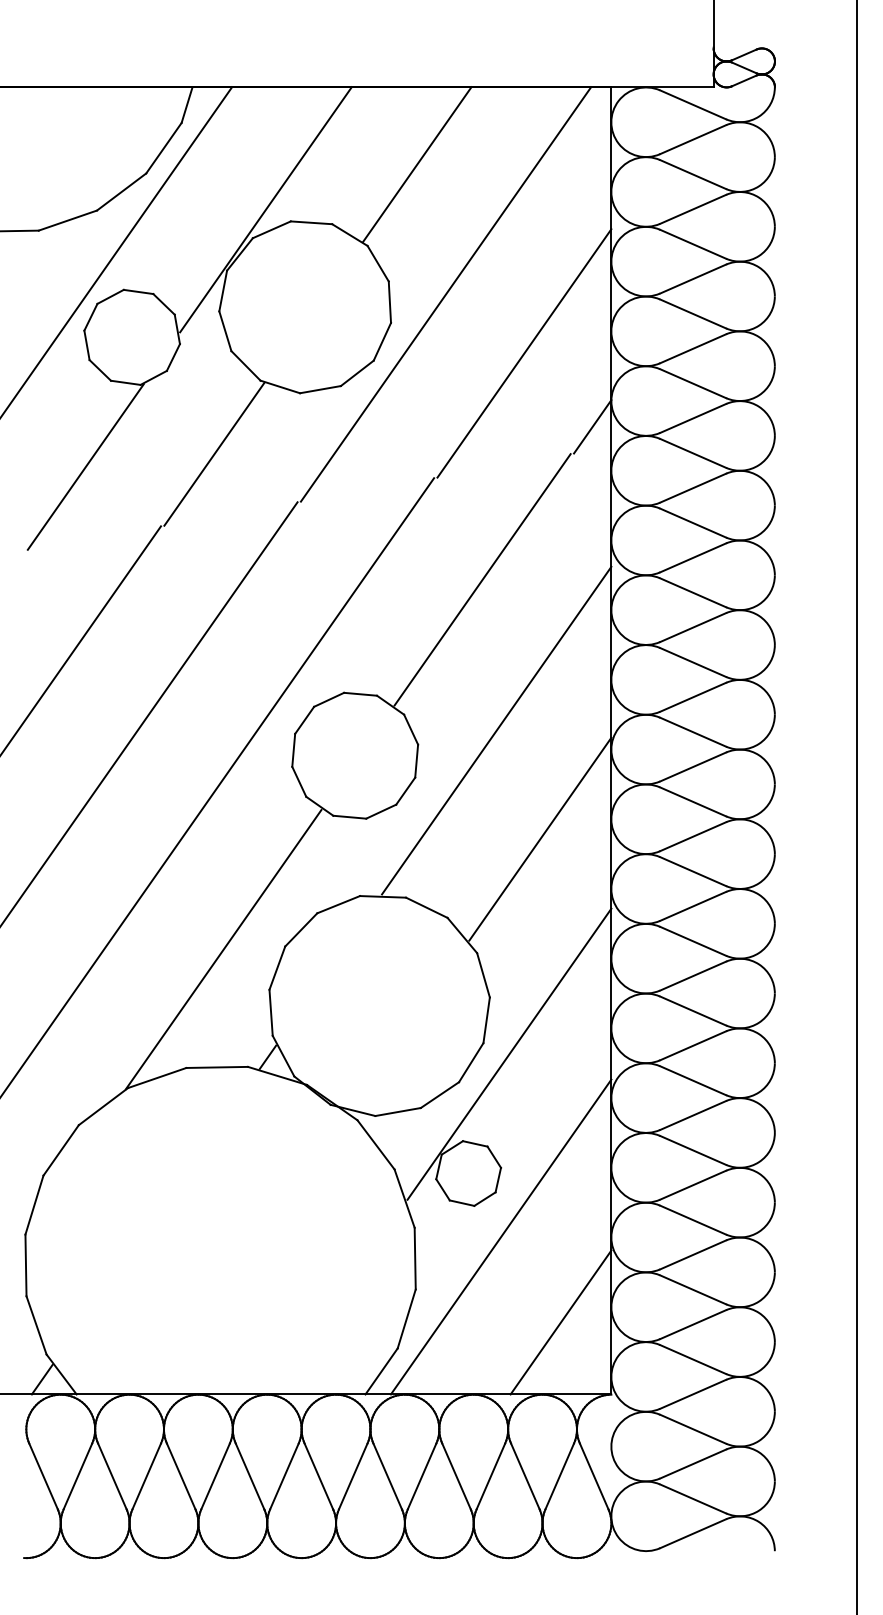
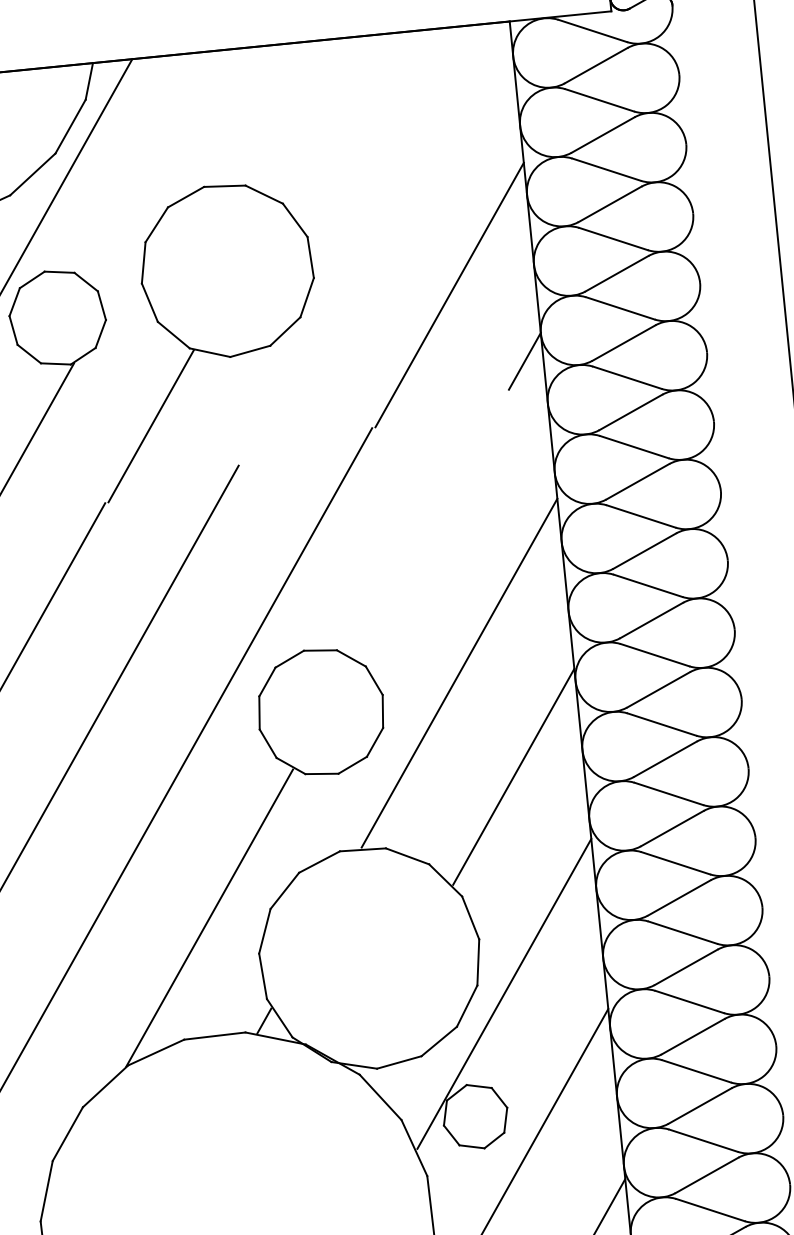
line: (417, 164) -> (324, 117), removed
line: (265, 209) -> (177, 177), removed
line: (445, 294) -> (365, 244), removed
line: (482, 579) -> (430, 524), removed

